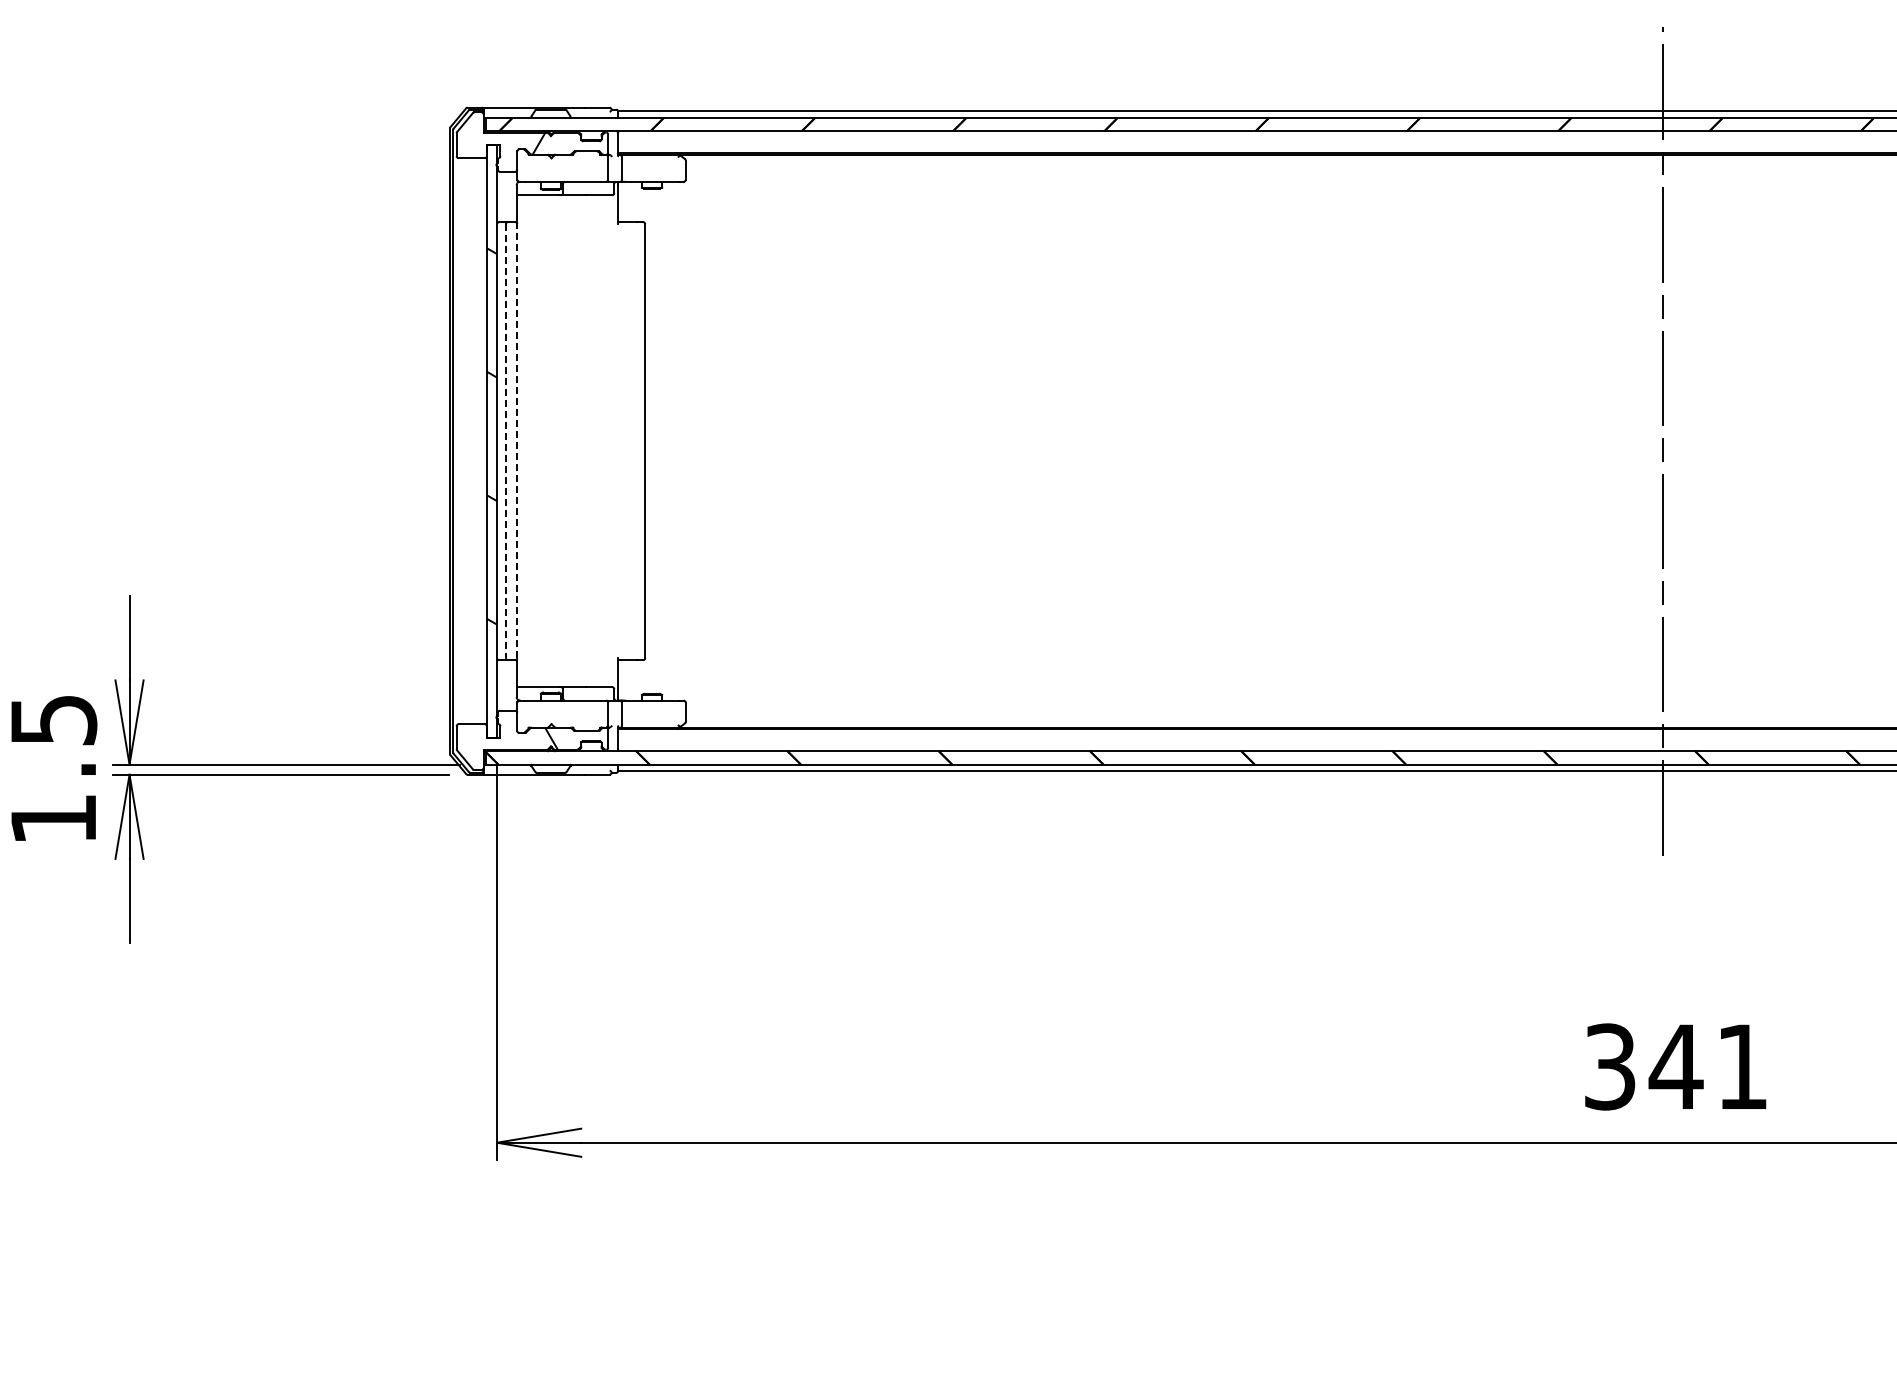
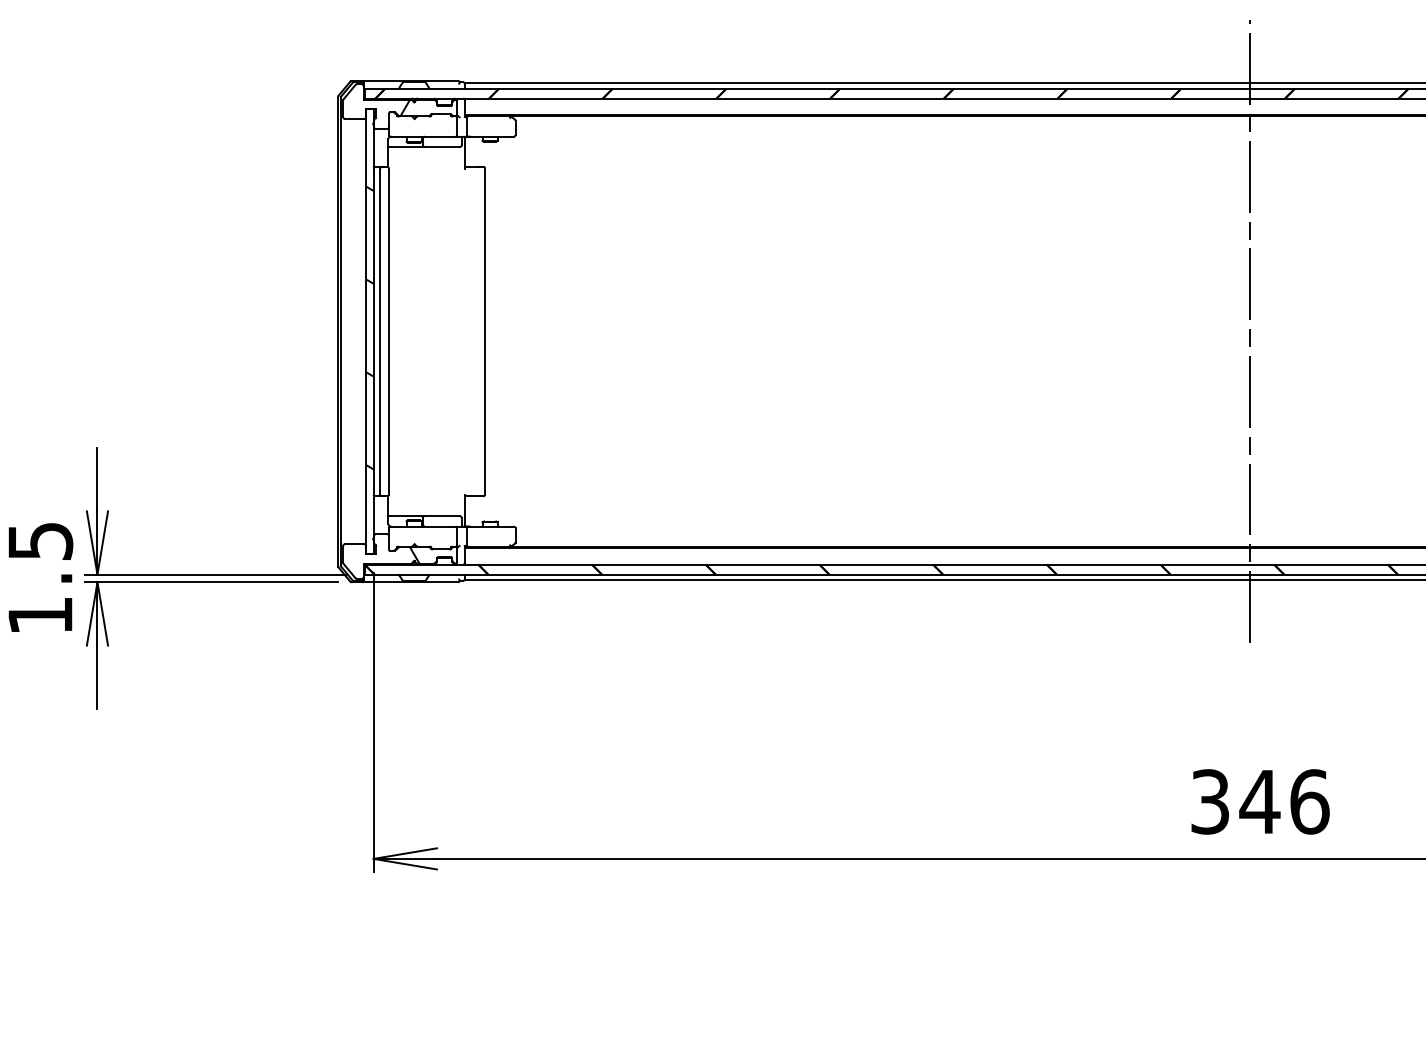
line: (505, 441) -> (380, 331), dashed -> solid
line: (517, 441) -> (389, 331), dashed -> solid
text: (1742, 1066) -> (1309, 801), 341 -> 346

